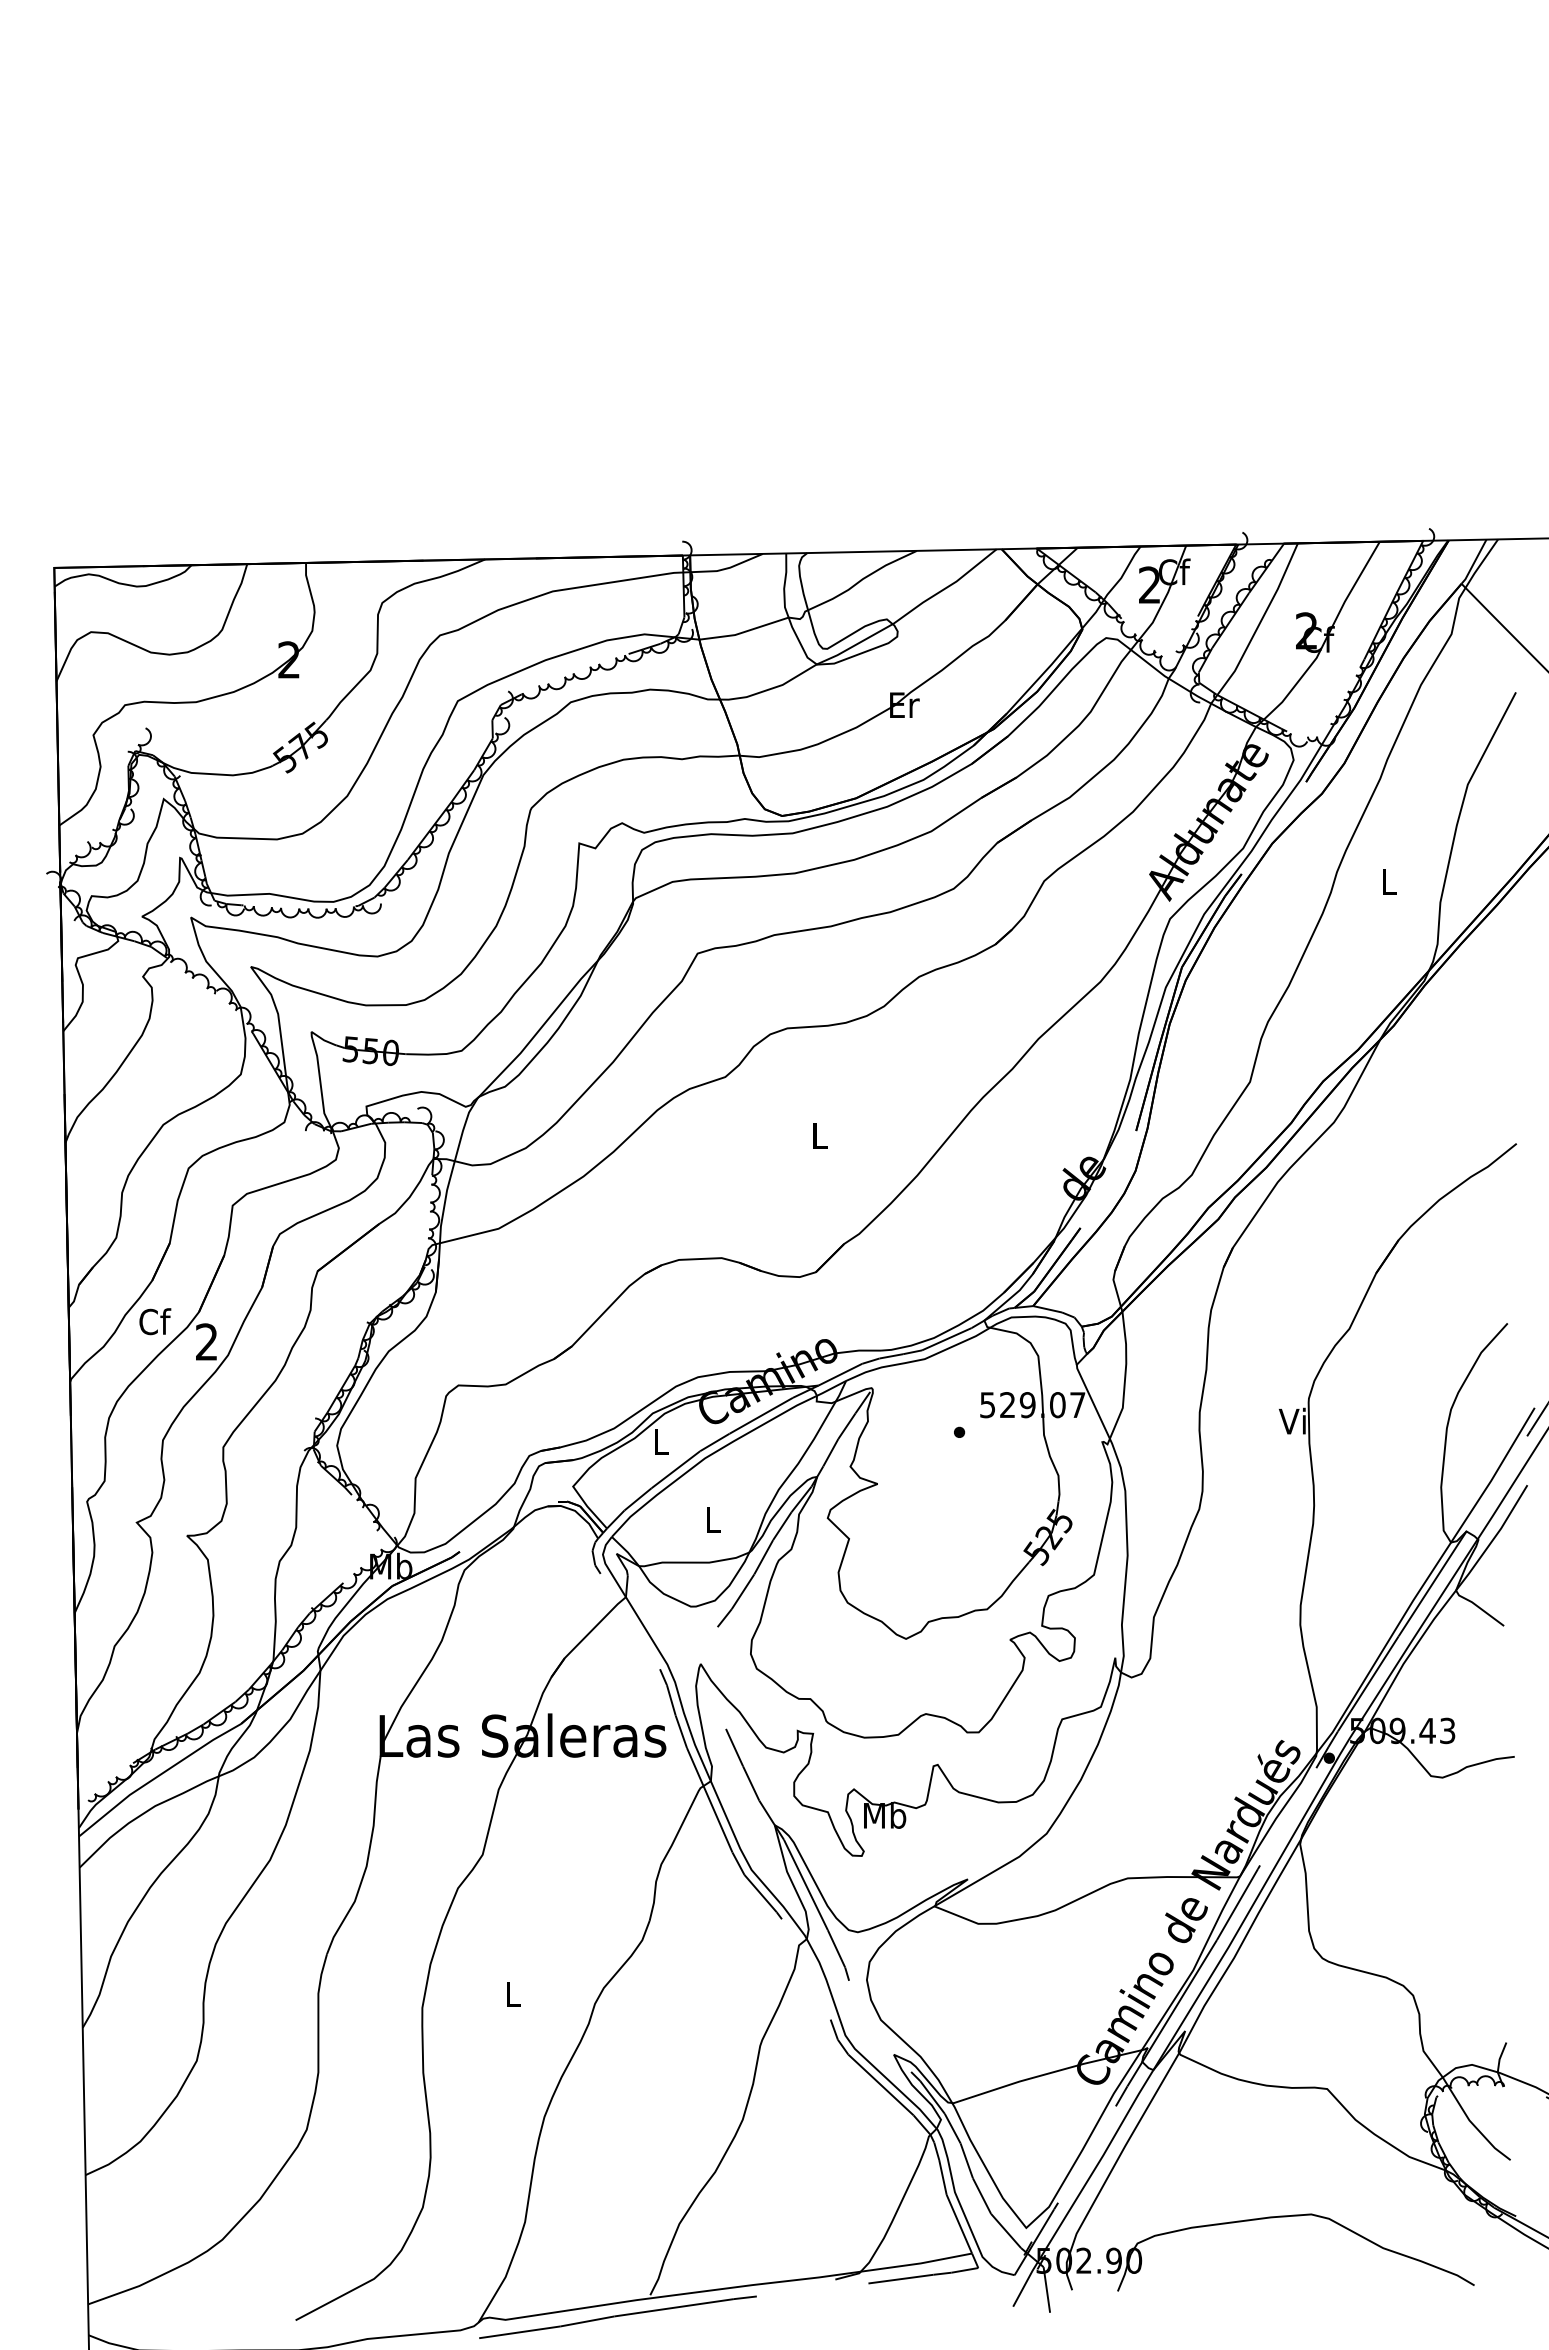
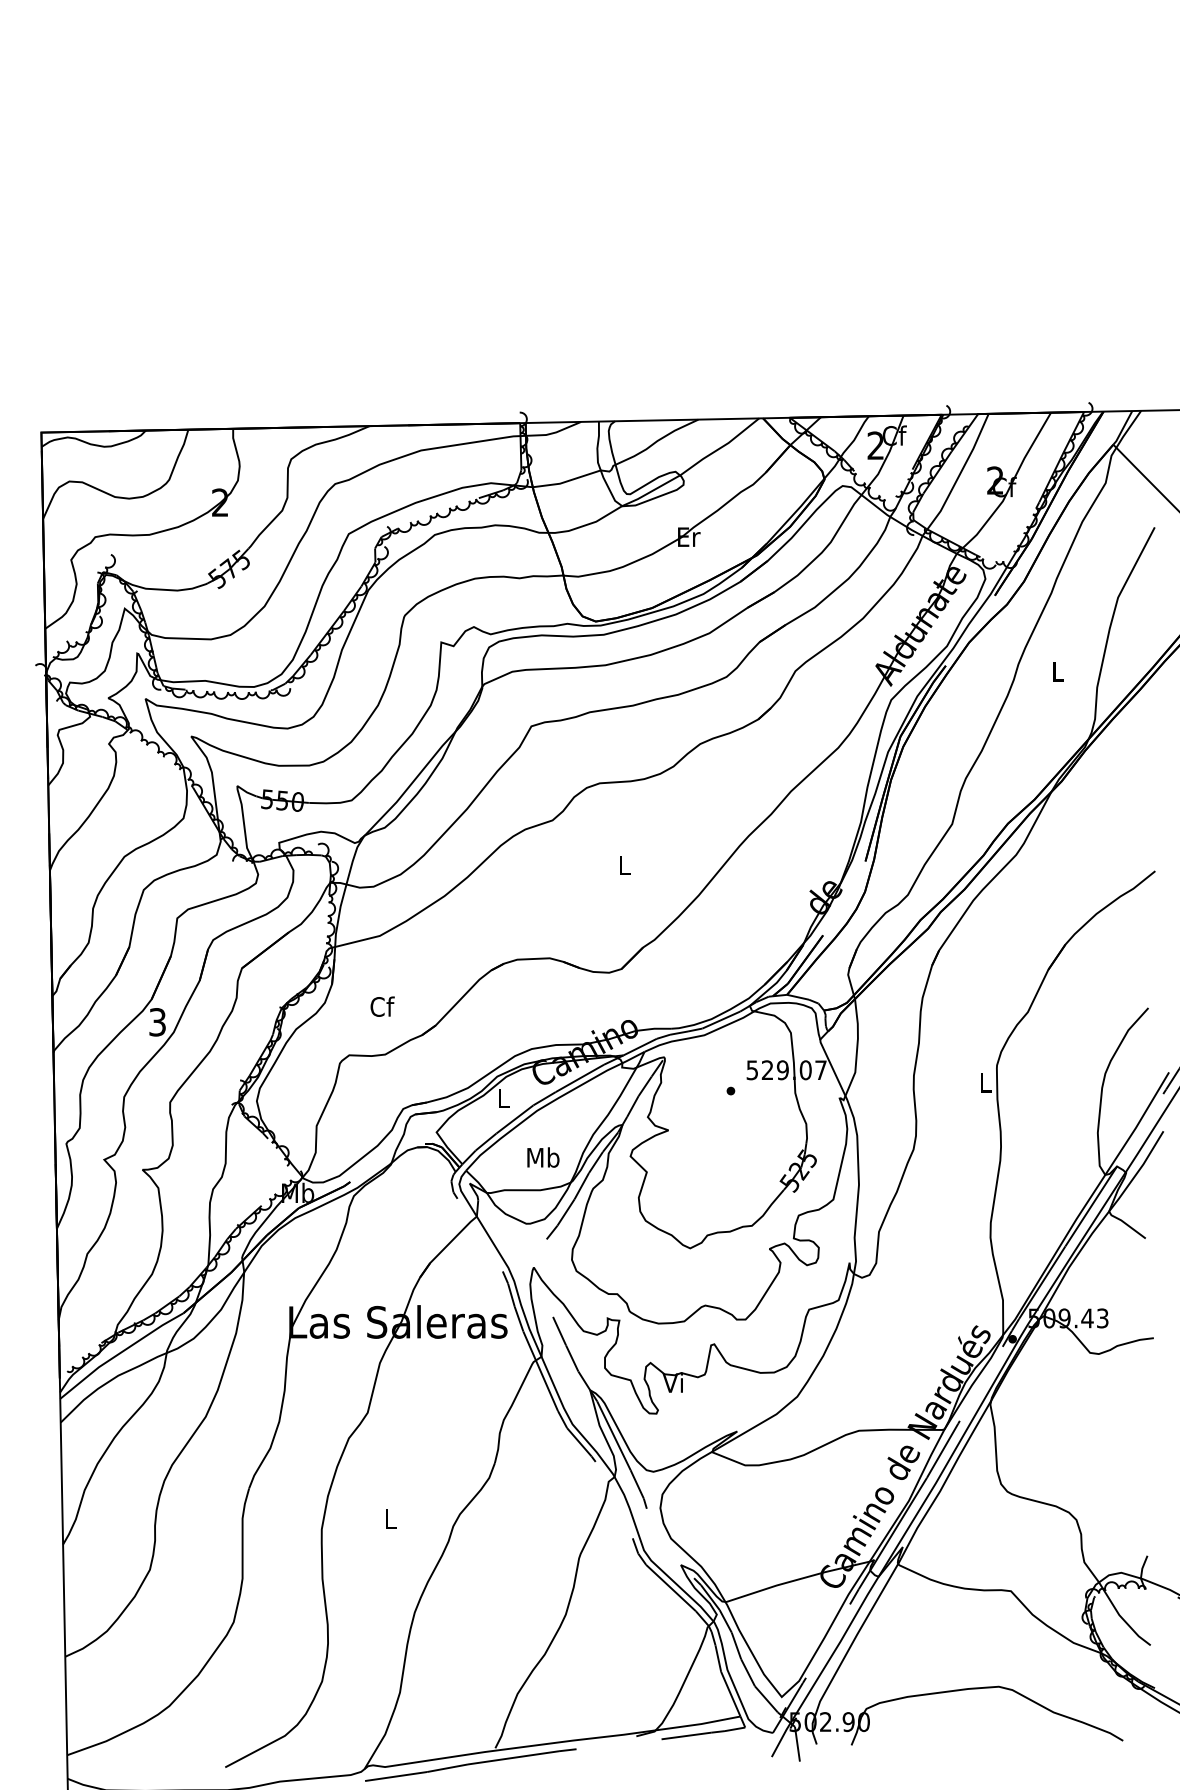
text: (155, 1321) -> (382, 1006), moved
text: (206, 1341) -> (157, 1021), 2 -> 3
text: (1291, 1420) -> (983, 1081), Vi -> L
text: (713, 1519) -> (543, 1157), L -> Mb
text: (885, 1815) -> (674, 1382), Mb -> Vi

